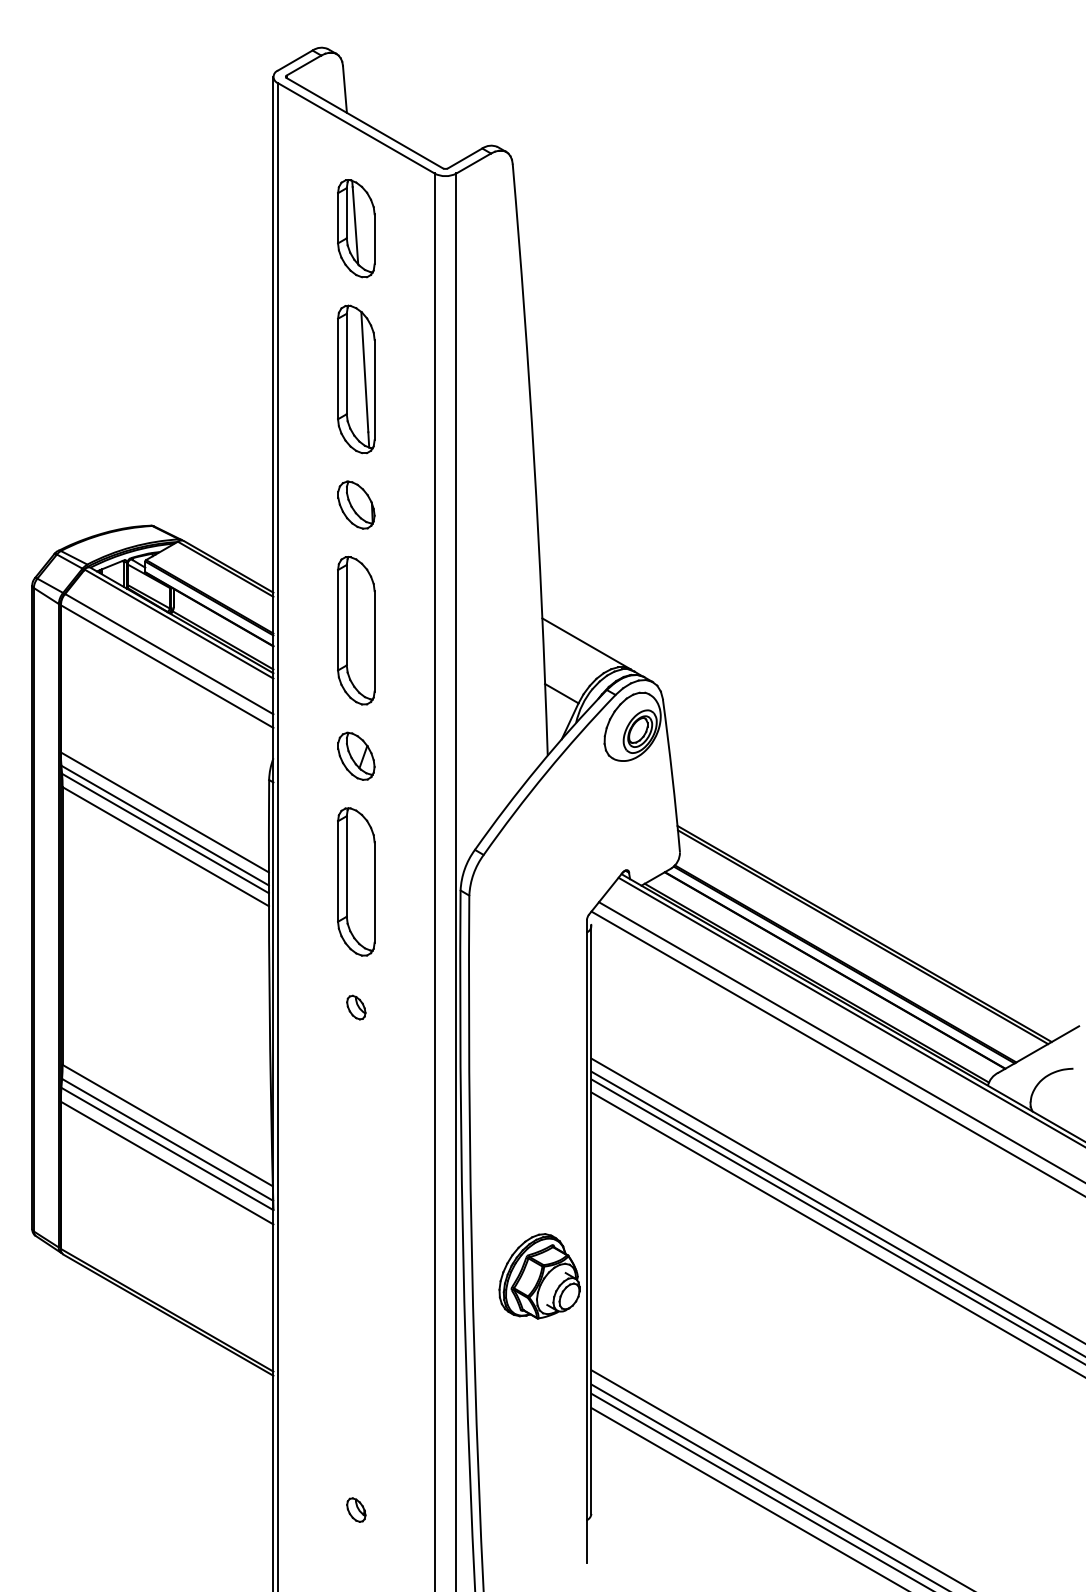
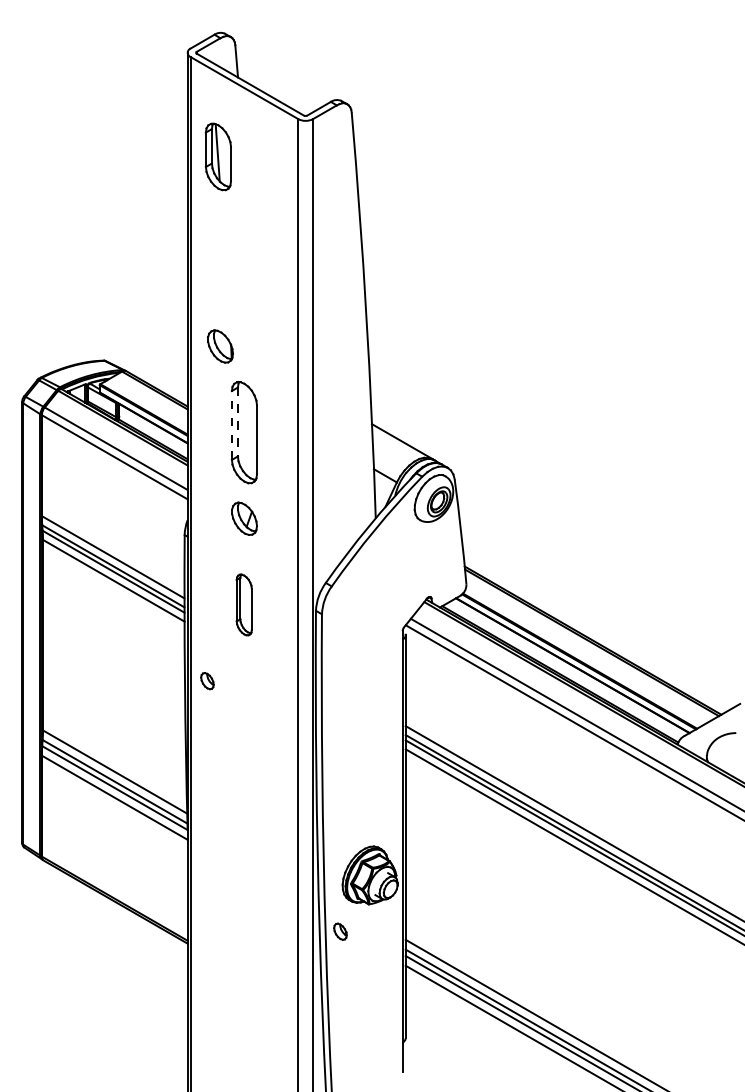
part: (354, 228) -> (217, 156), moved
part: (354, 378) -> (243, 259), removed
part: (356, 505) -> (220, 346), moved
line: (346, 615) -> (237, 422), solid -> dashed
line: (337, 618) -> (231, 424), solid -> dashed
part: (354, 881) -> (243, 604), size x0.6
part: (356, 1008) -> (207, 681), moved
part: (356, 1509) -> (340, 931), moved

